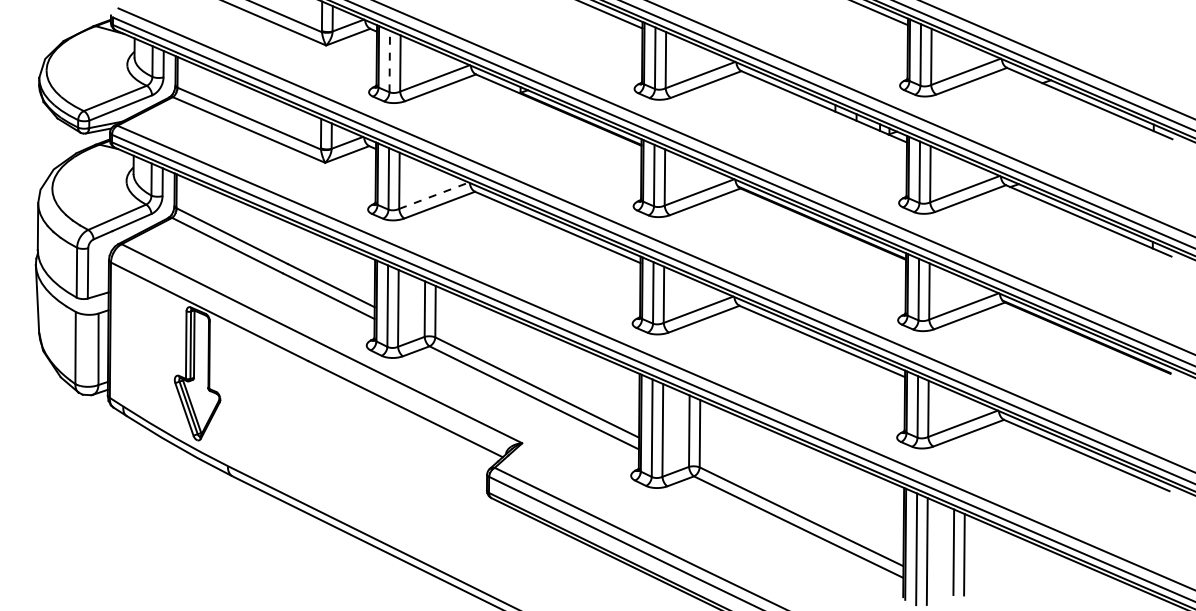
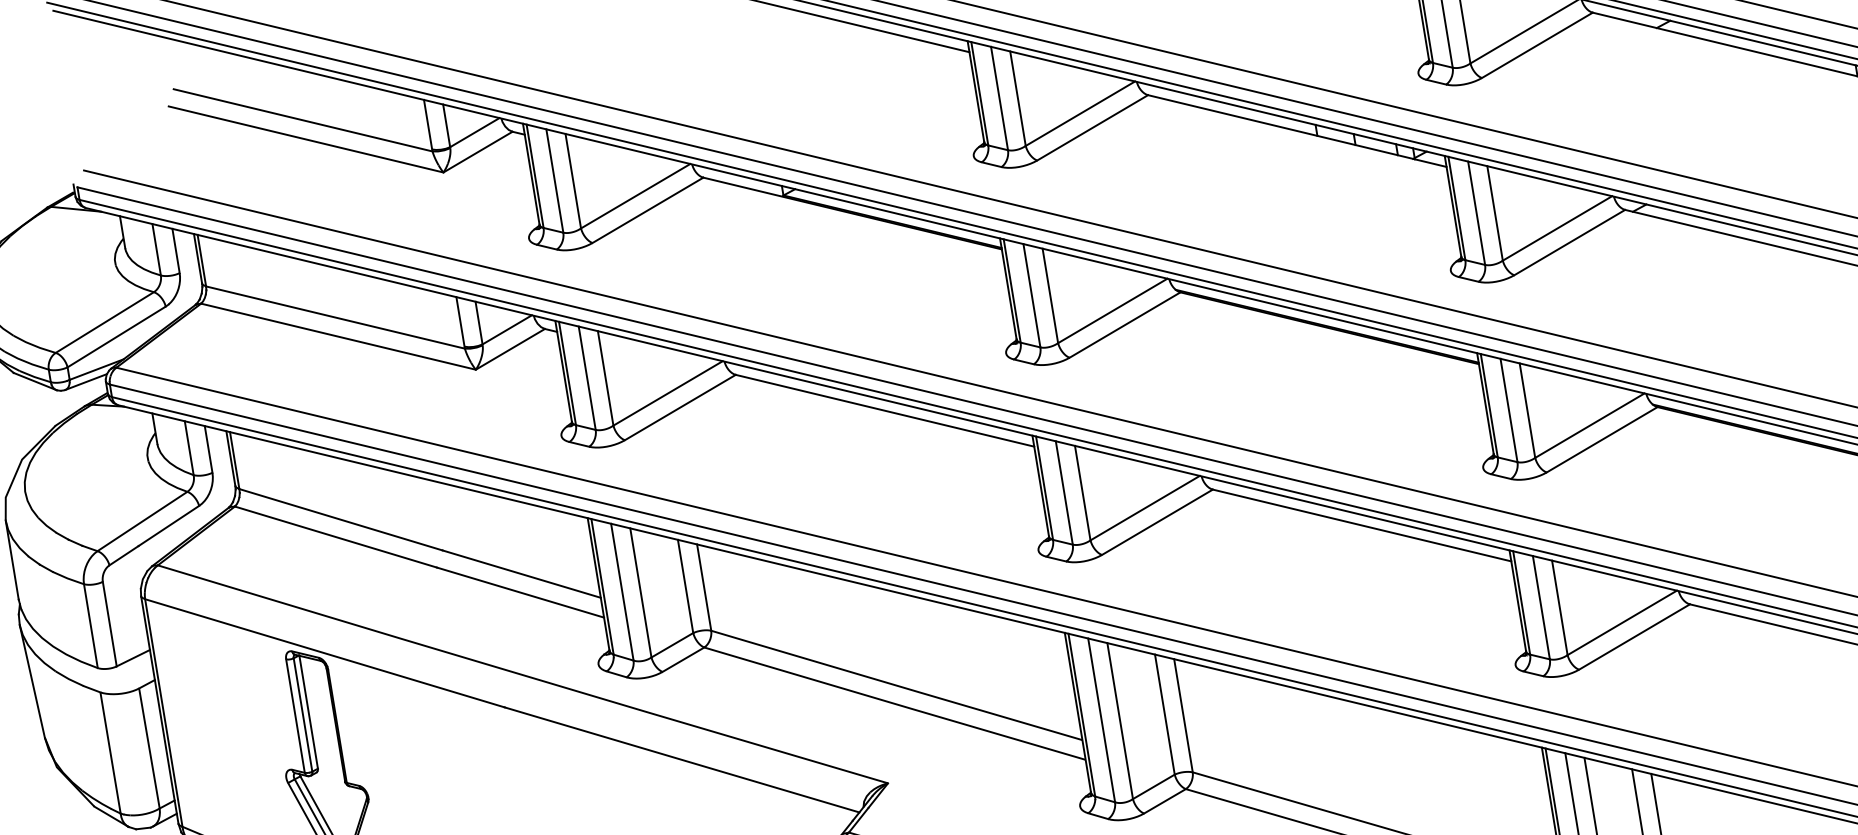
line: (389, 61) -> (554, 180), dashed -> solid
line: (434, 195) -> (668, 392), dashed -> solid

